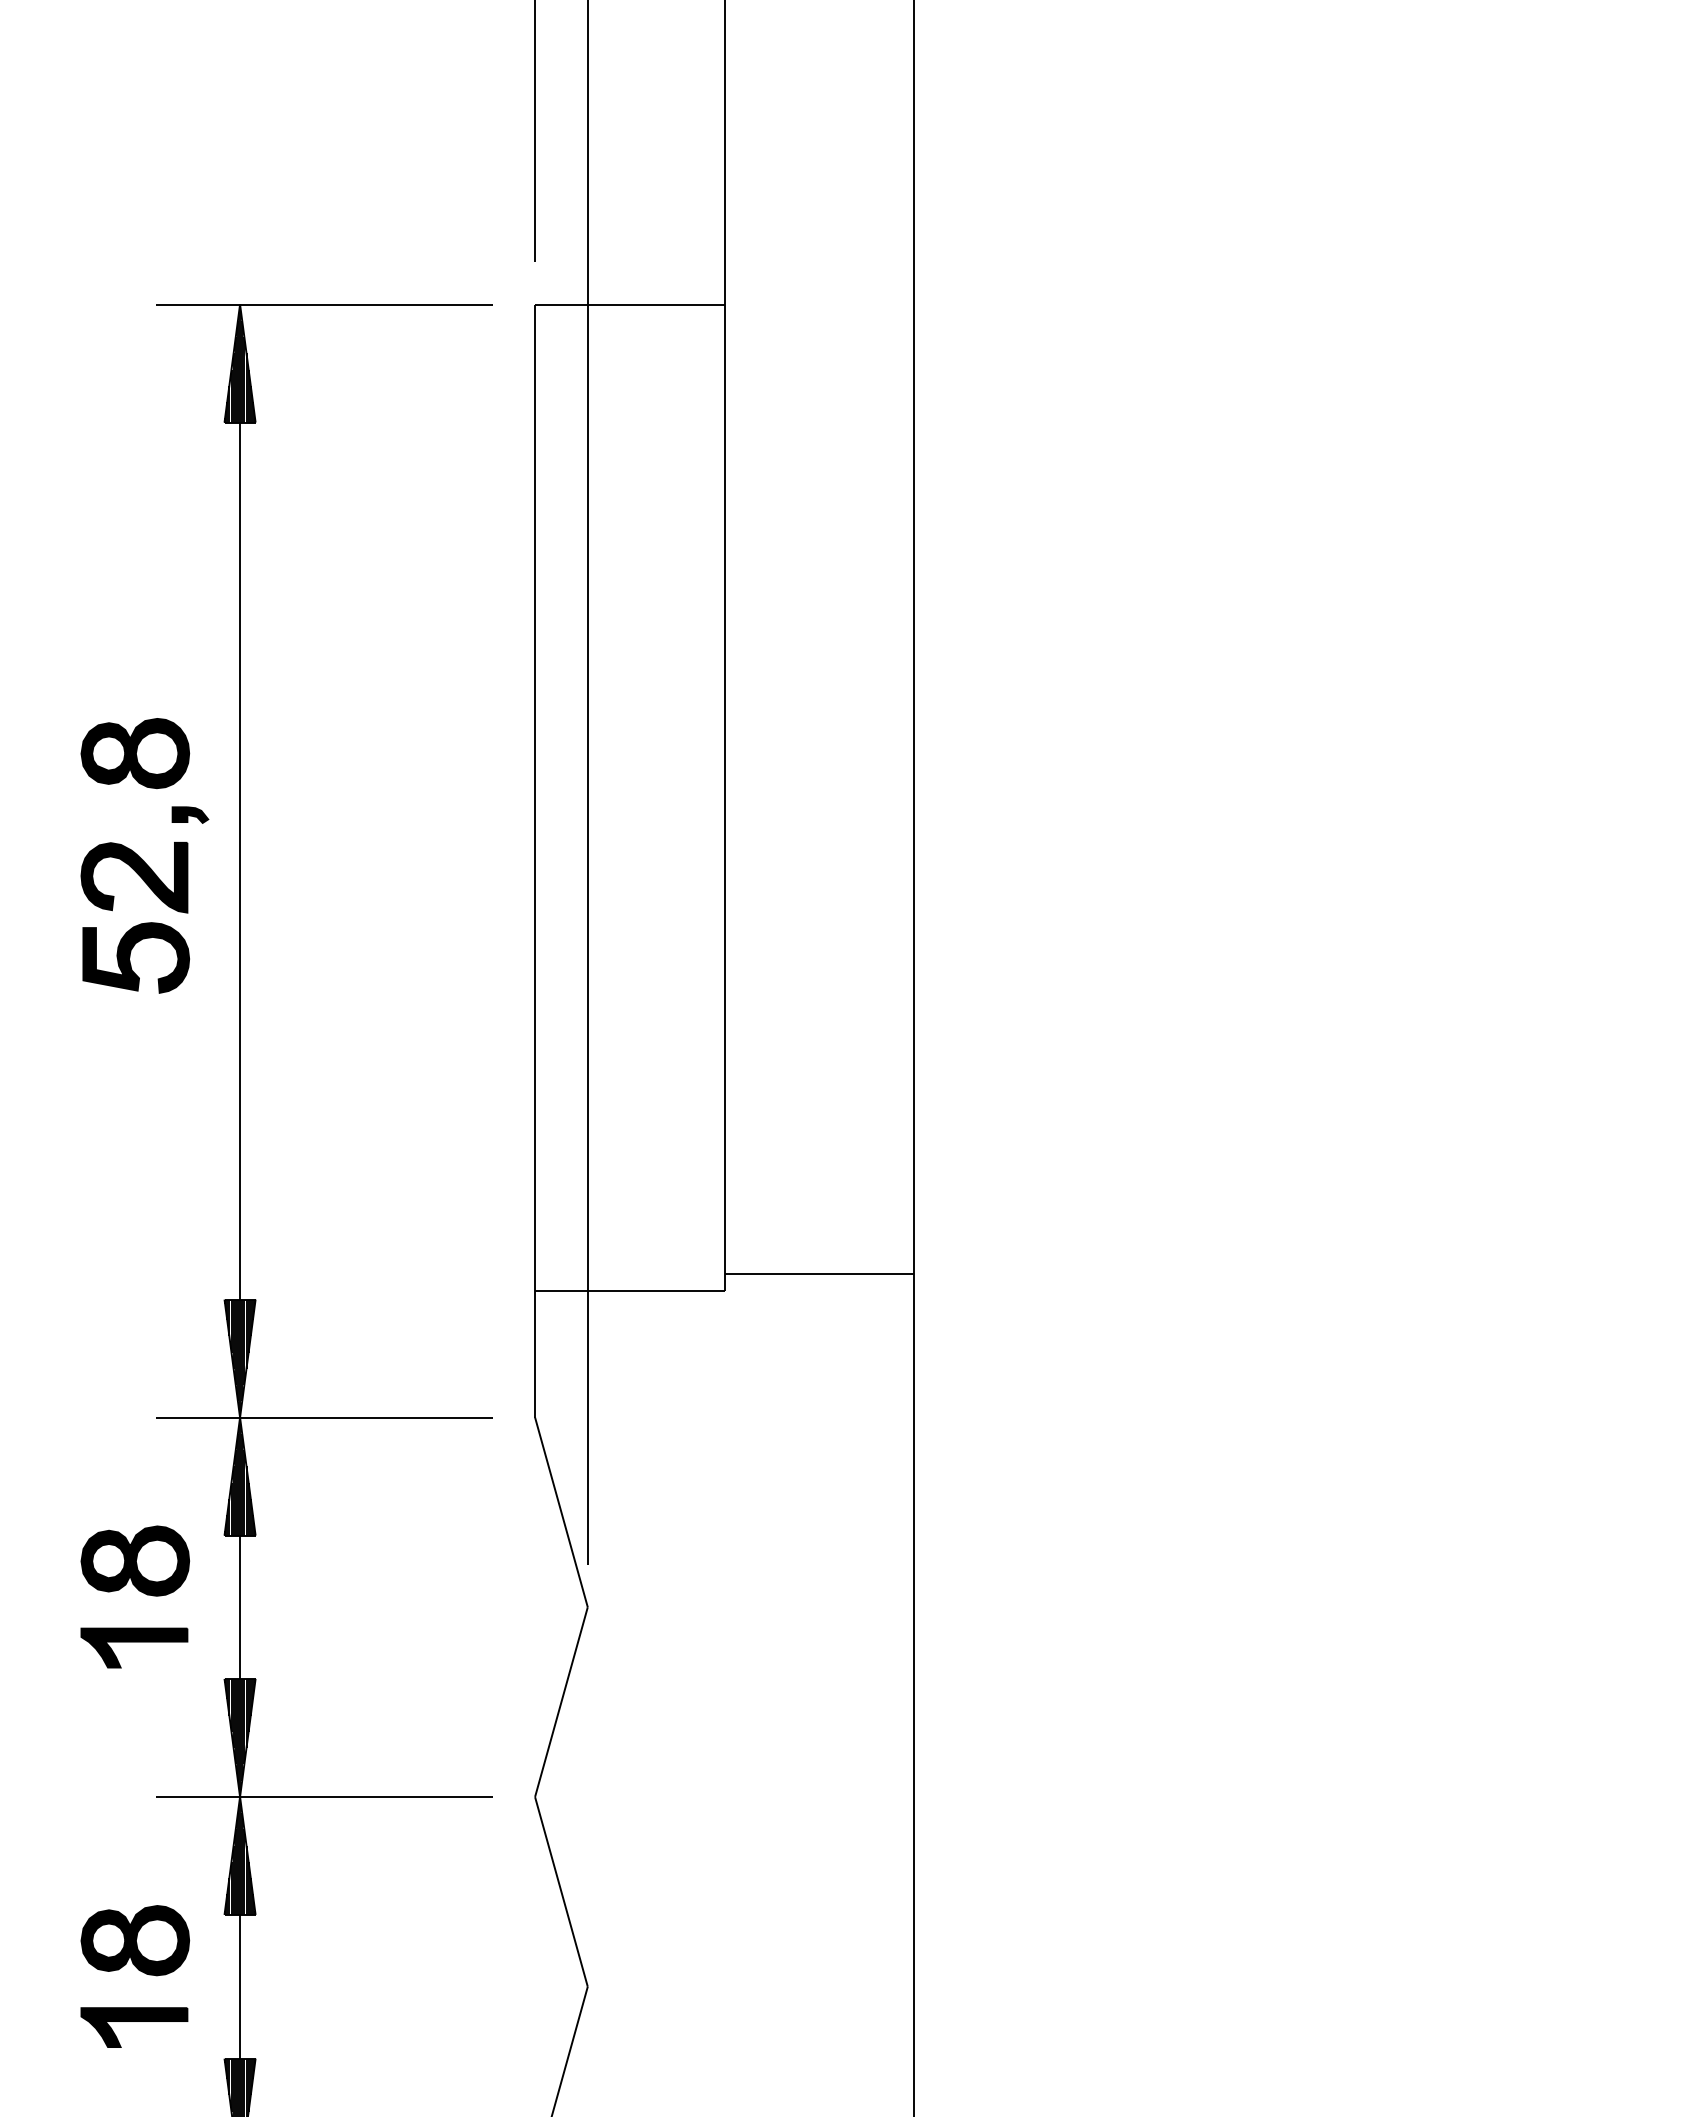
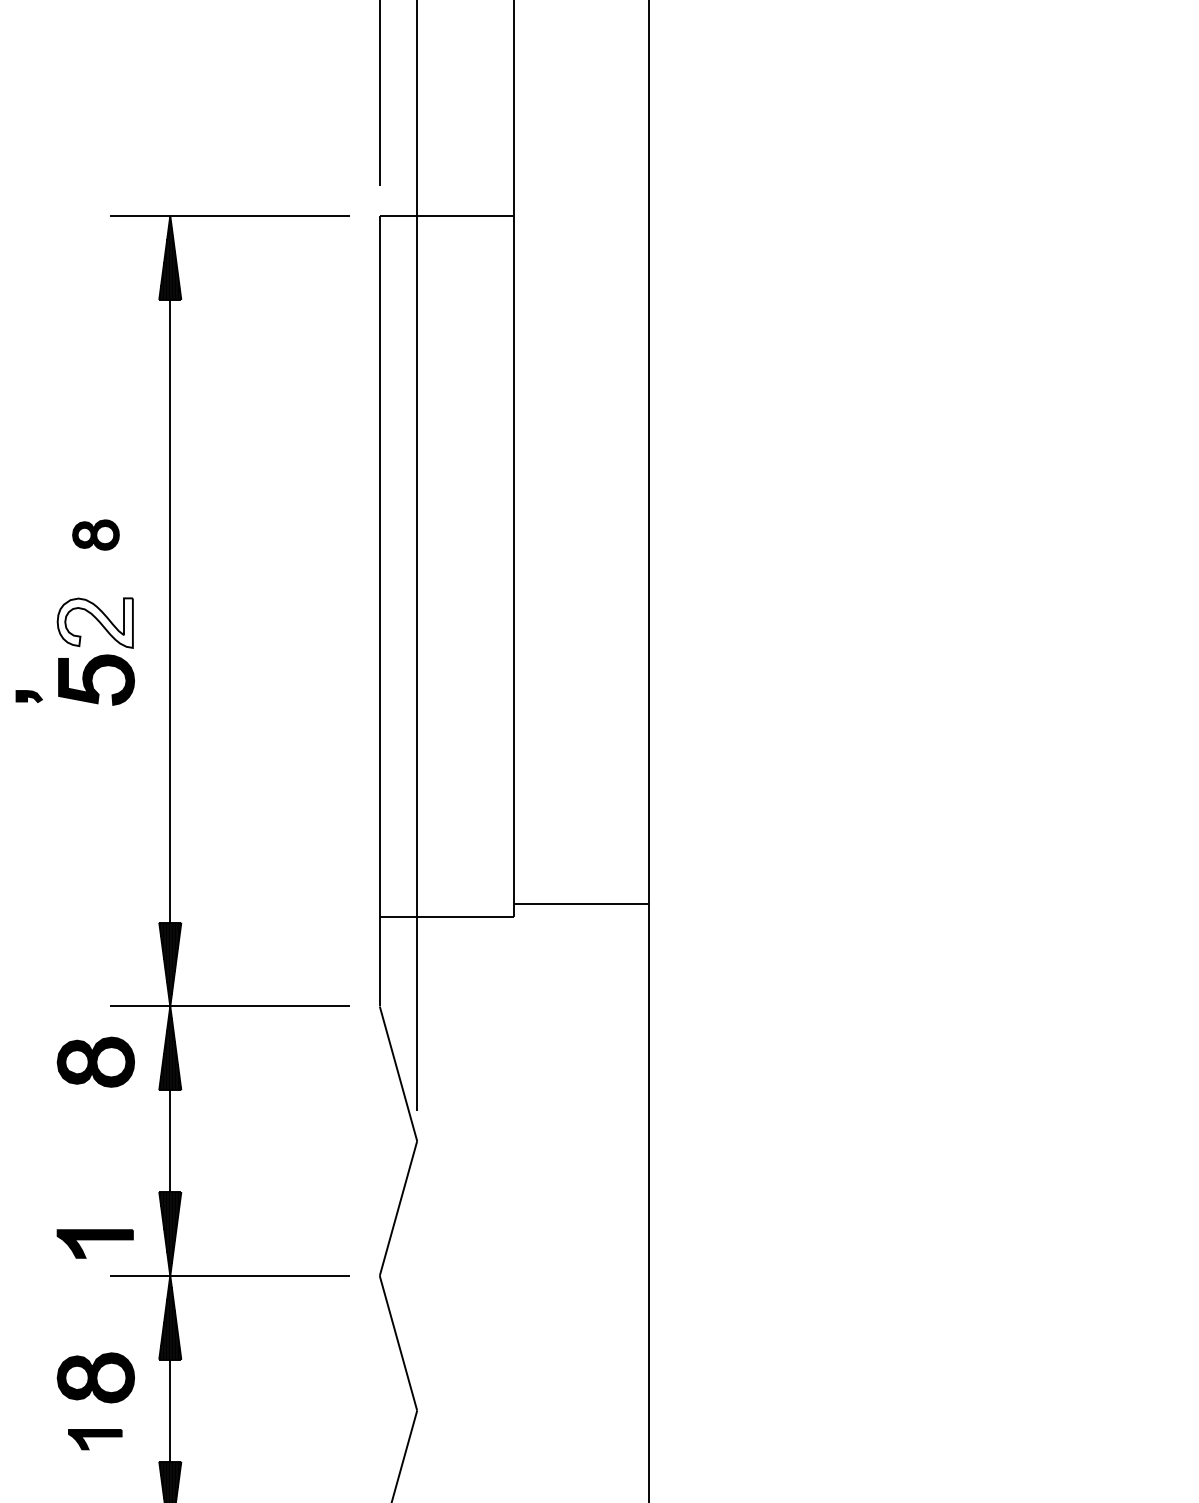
part: (135, 753) -> (96, 534), size x0.6
part: (190, 814) -> (29, 696), moved
fill: (134, 877) -> (95, 622), removed
part: (134, 1560) -> (95, 1061), moved
part: (134, 1647) -> (95, 1243), moved
part: (134, 2027) -> (95, 1439), size x0.7

